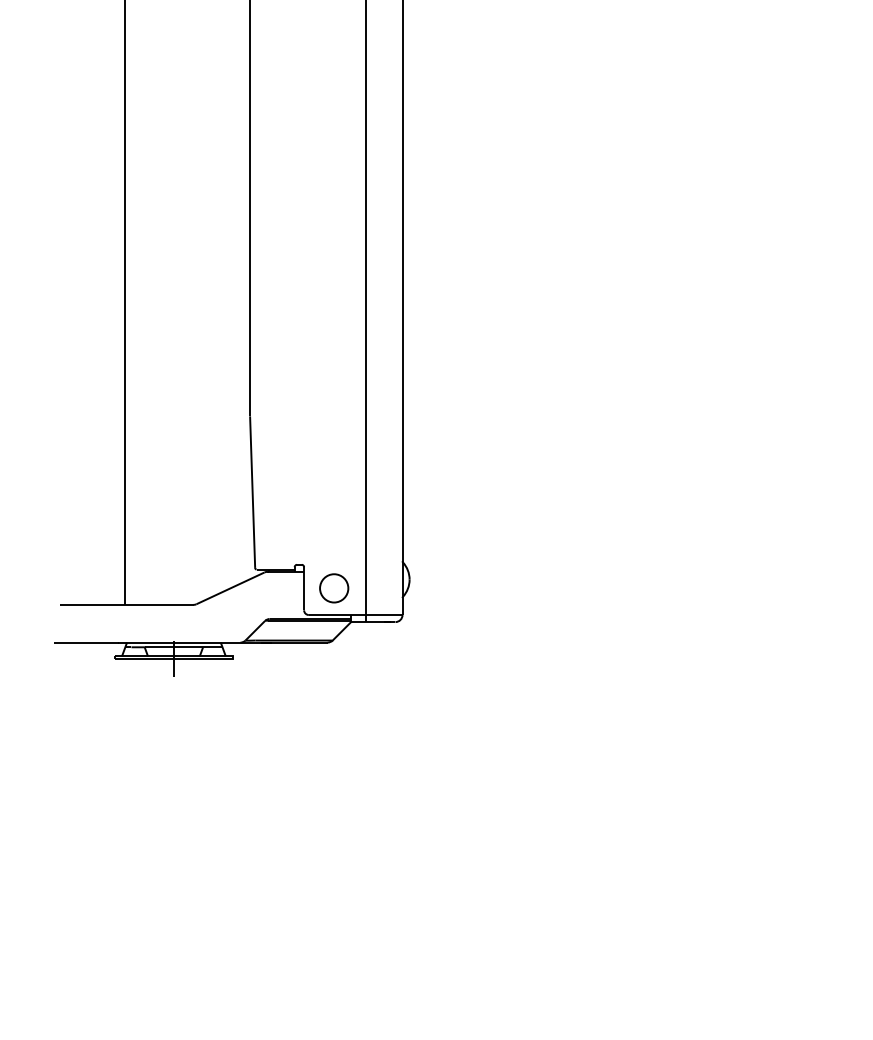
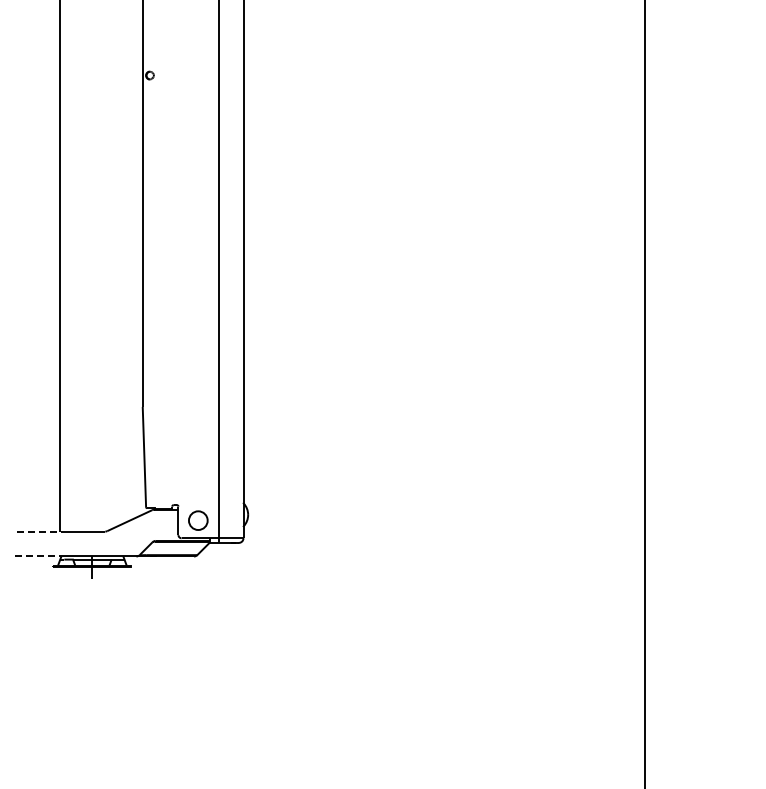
line: (93, 604) -> (39, 531), solid -> dashed
line: (93, 642) -> (39, 556), solid -> dashed

